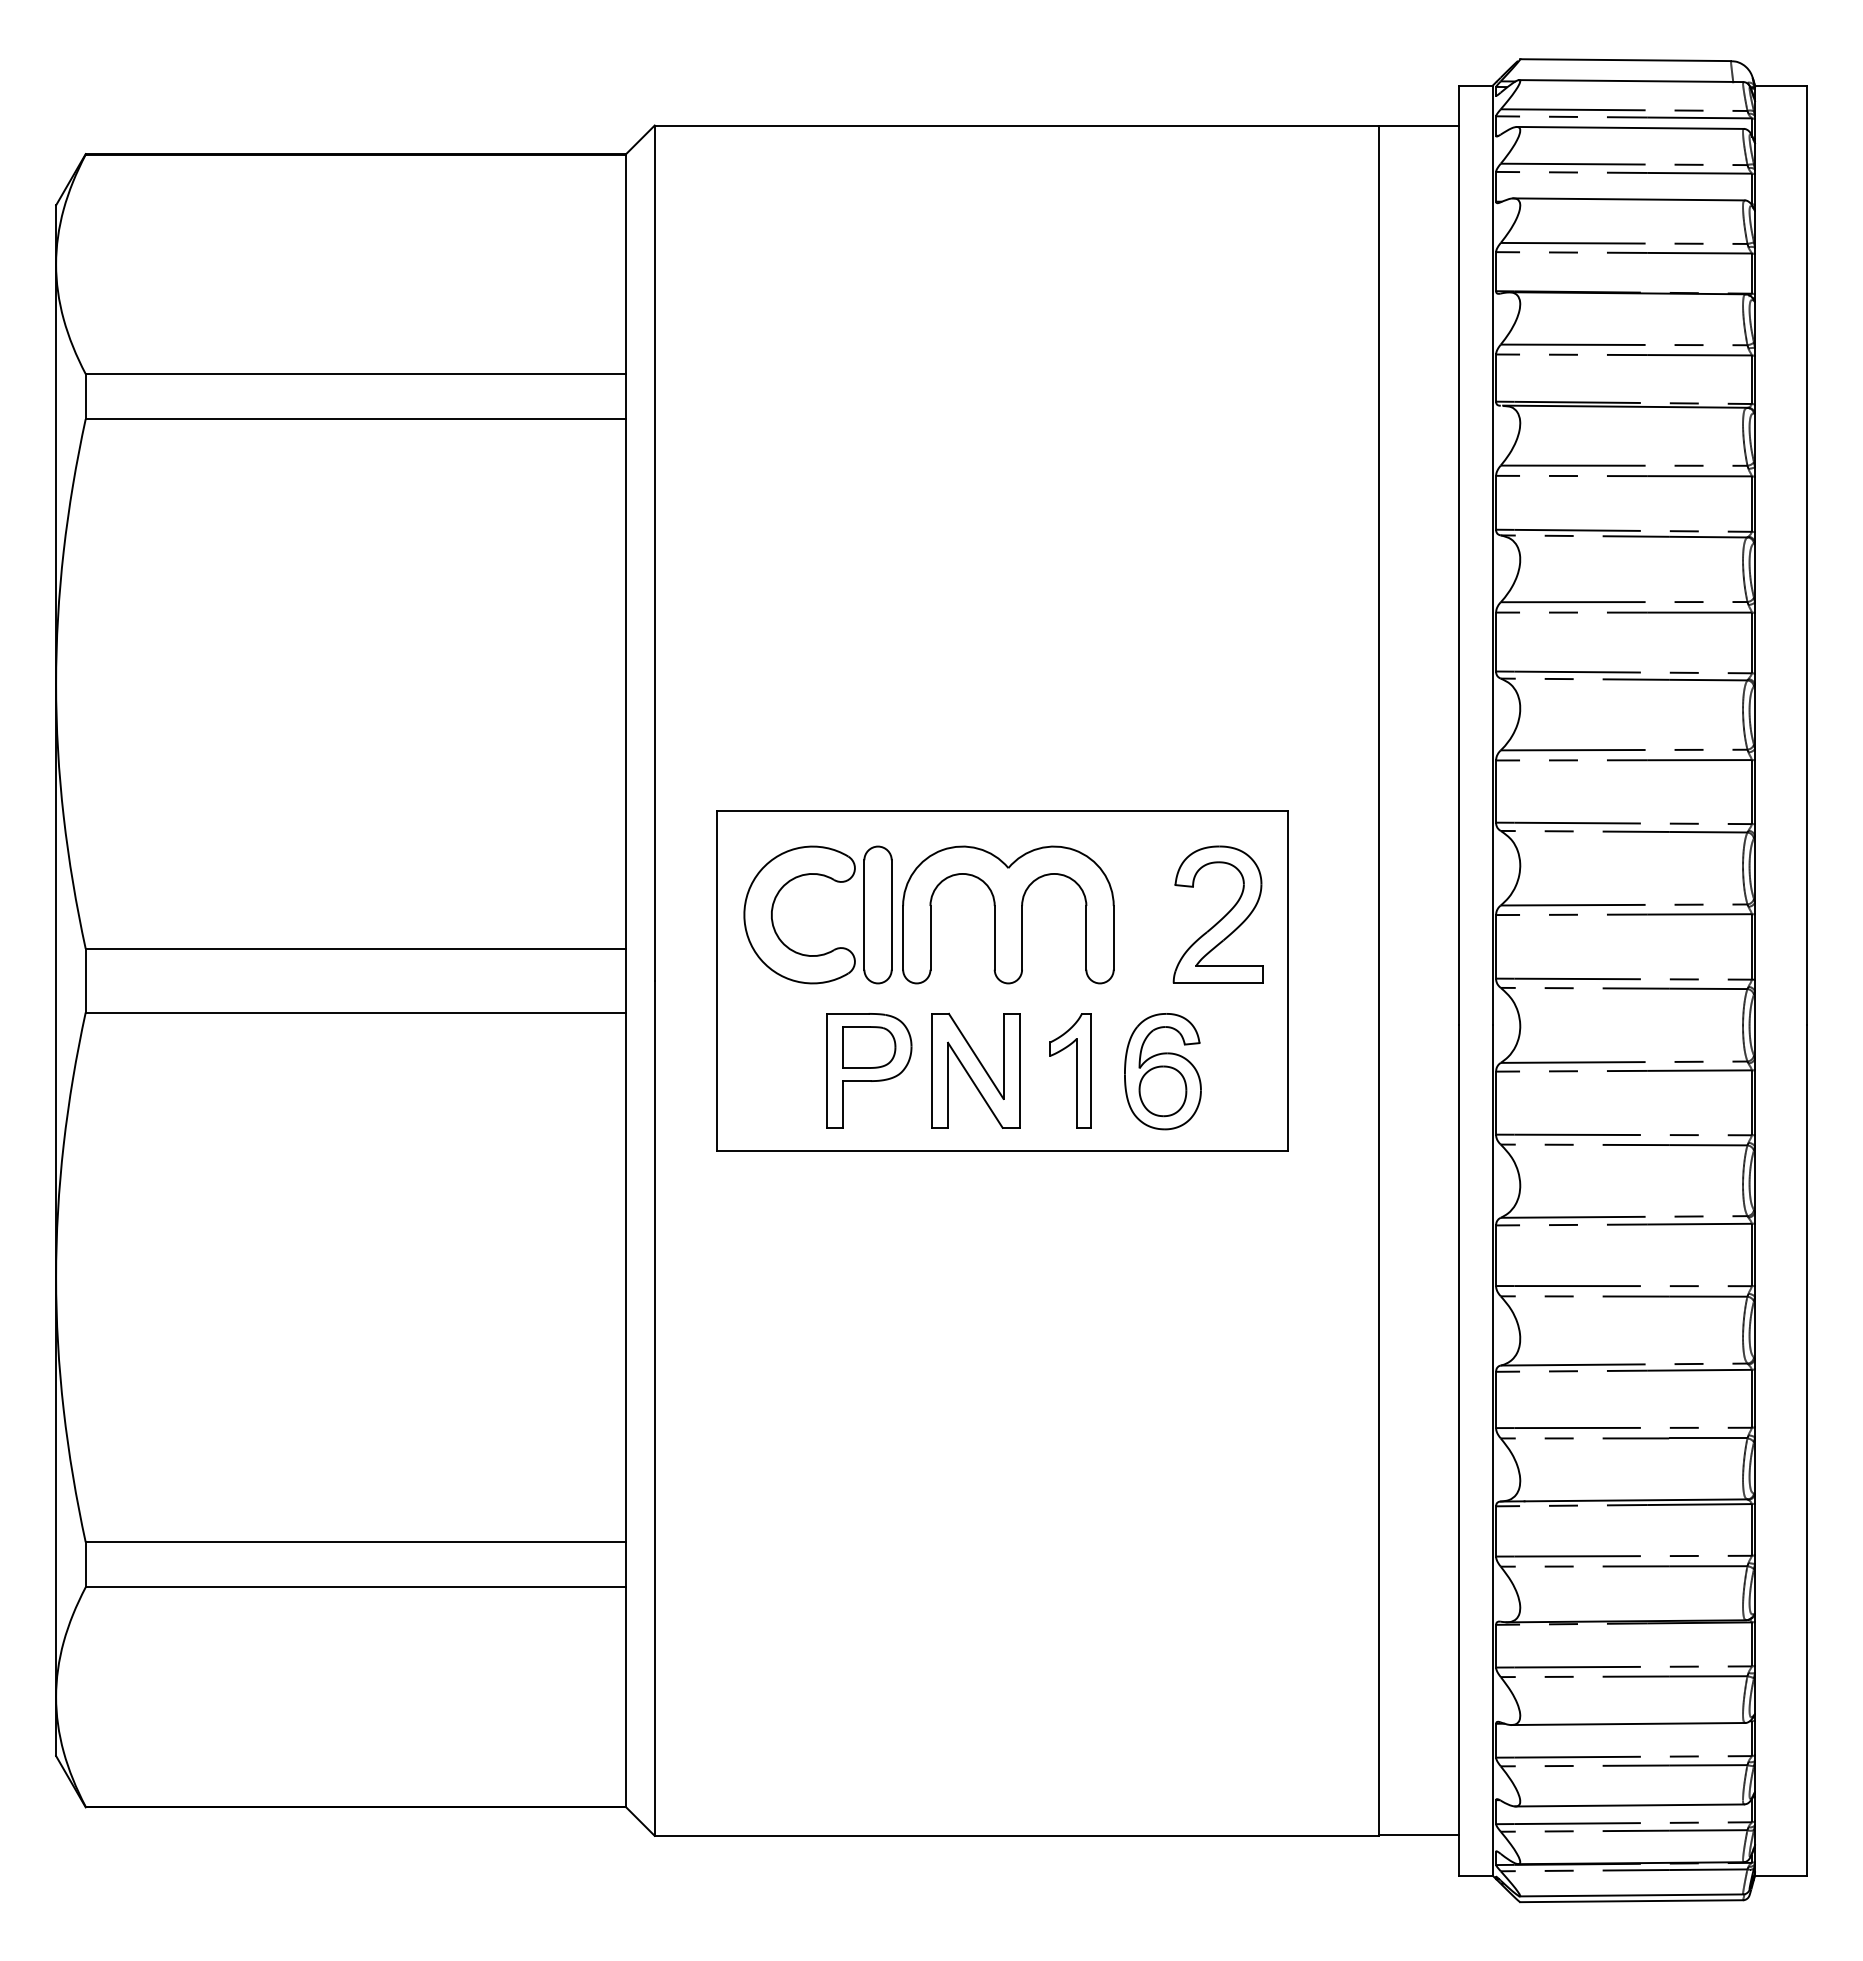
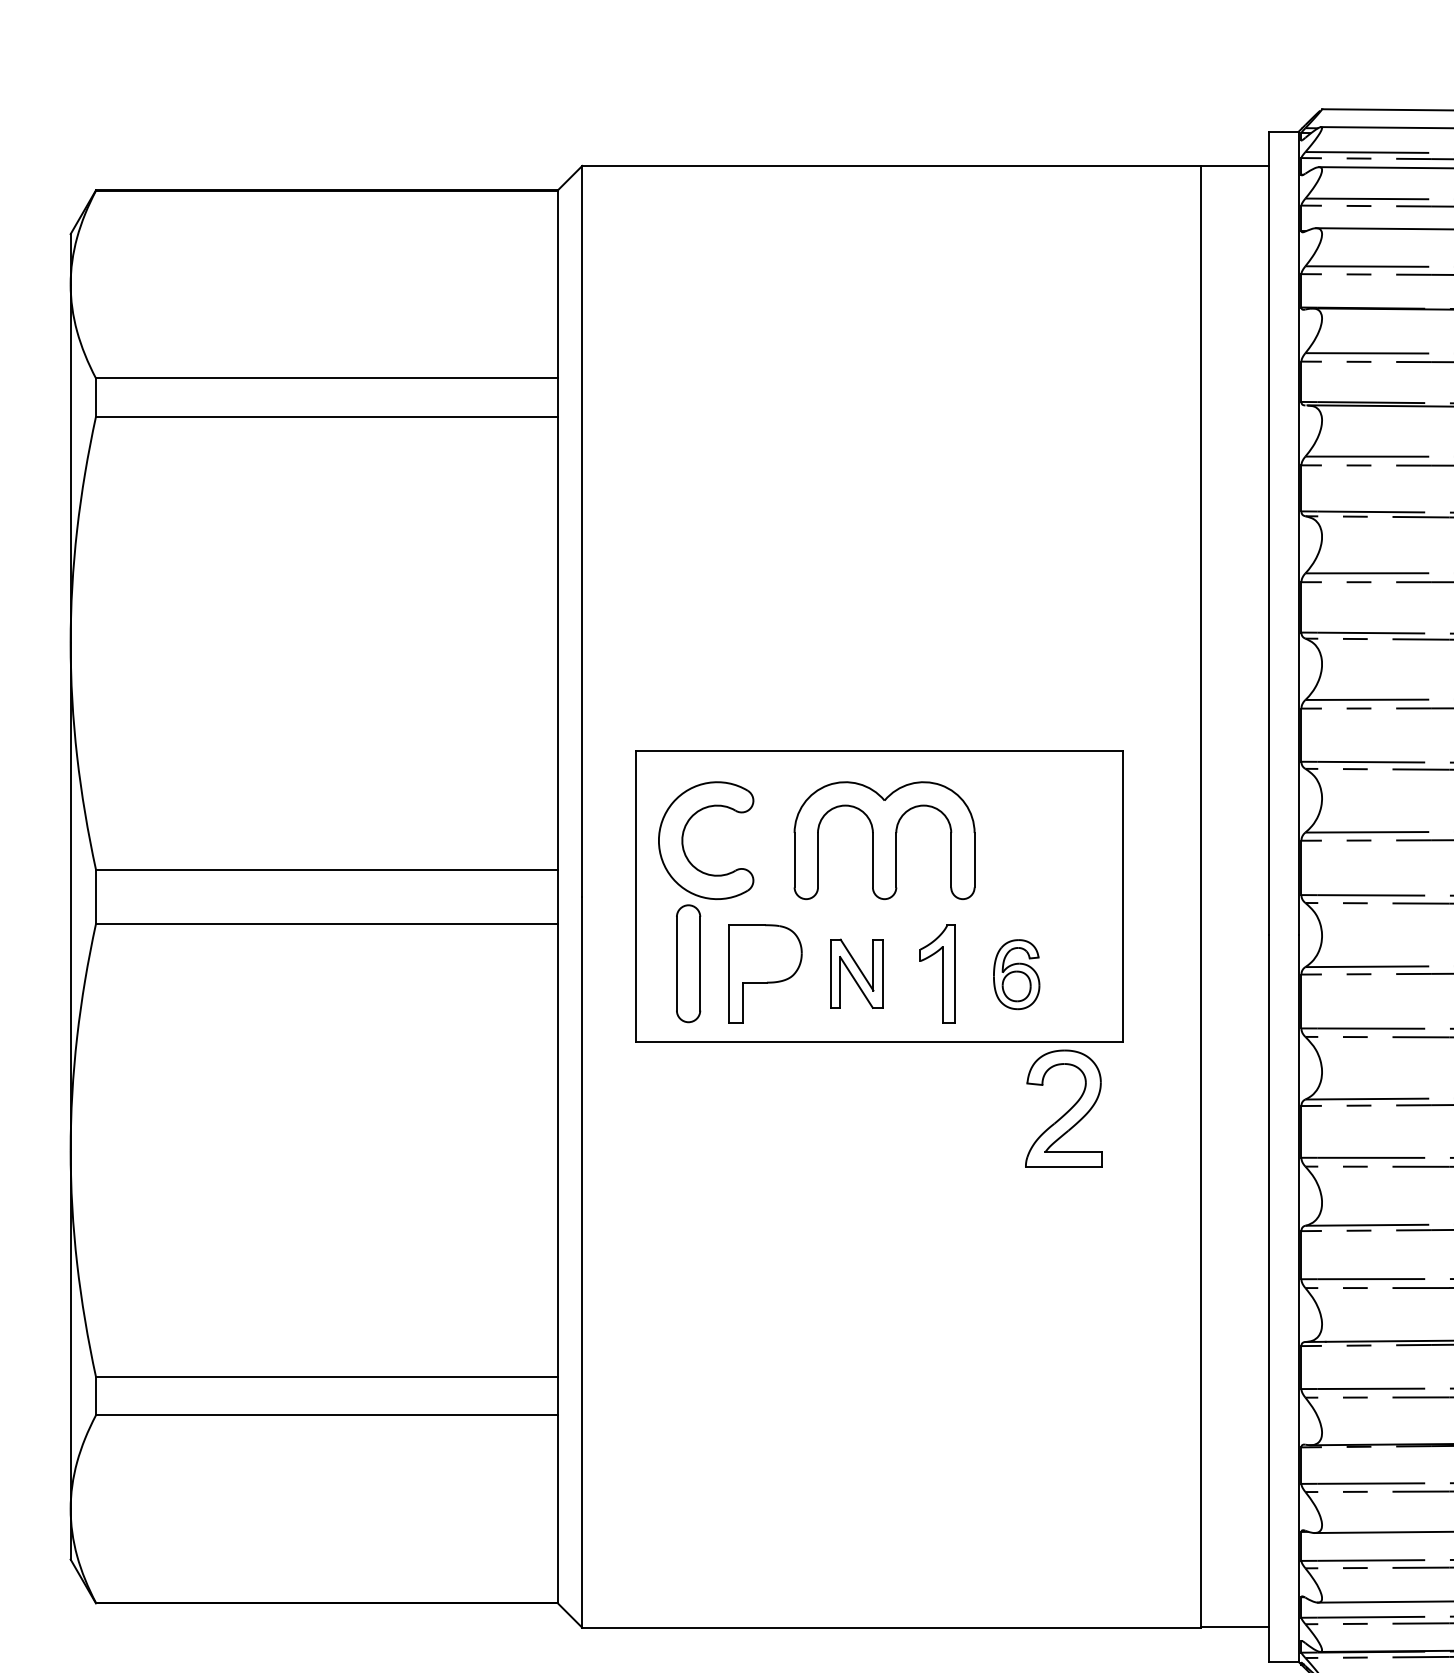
part: (877, 914) -> (688, 963), moved
part: (1217, 914) -> (1063, 1108), moved
part: (869, 1047) -> (765, 953), removed
part: (975, 1070) -> (856, 973), size x0.7
part: (1162, 1071) -> (1016, 974), size x0.7

